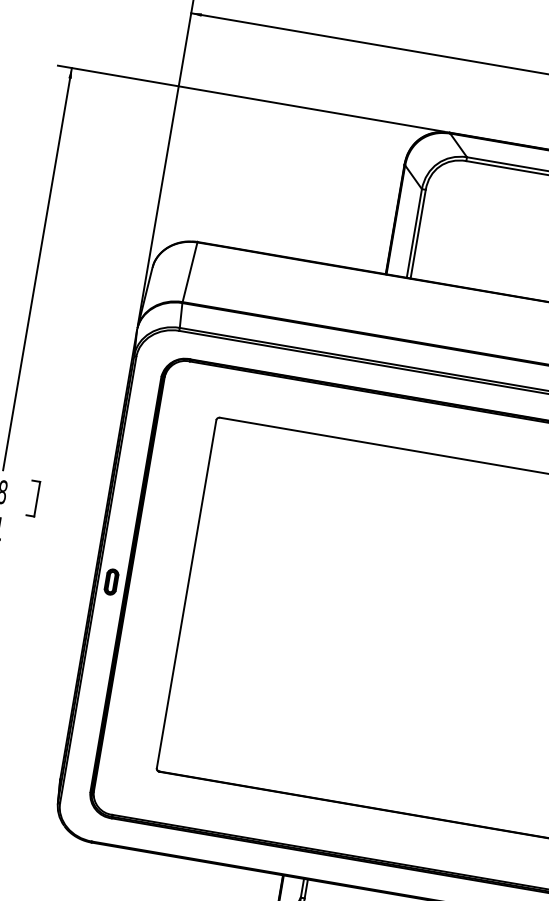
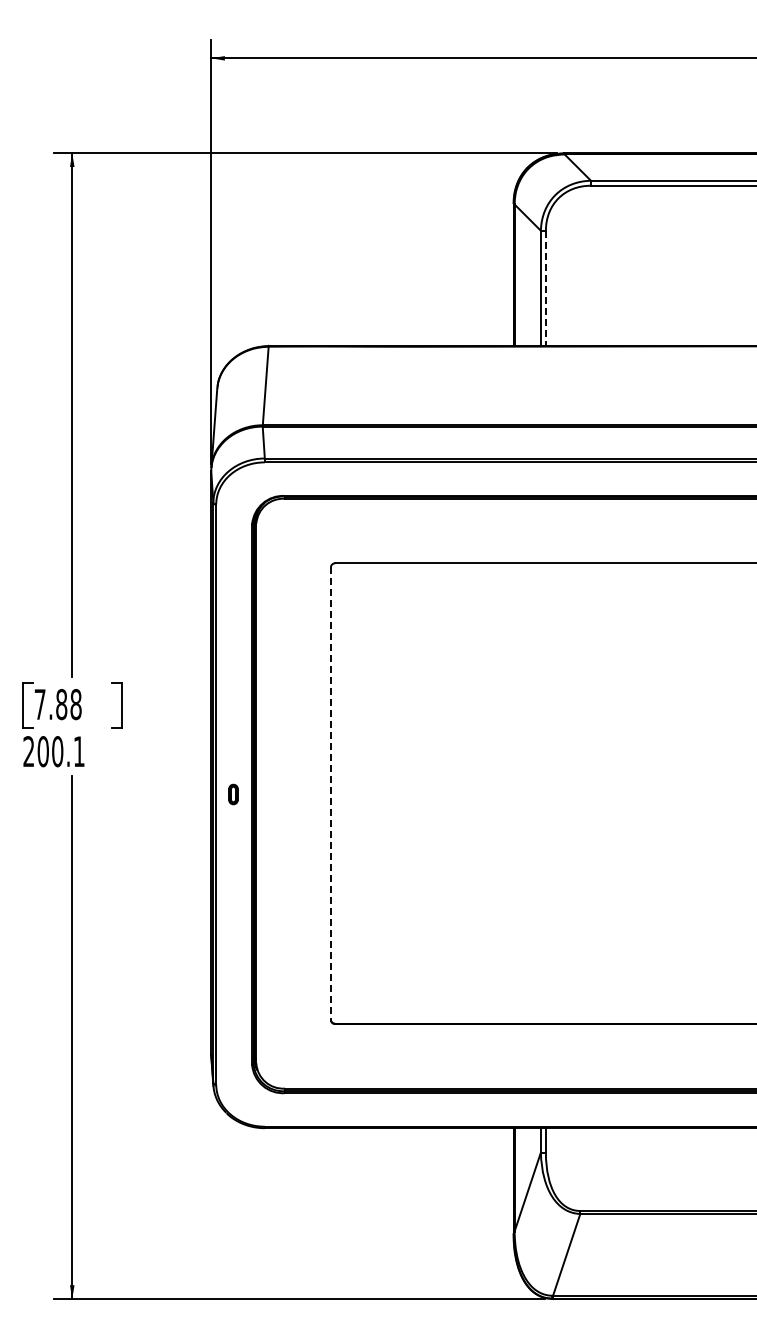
line: (417, 234) -> (545, 288), solid -> dashed
part: (111, 582) -> (233, 794), size x0.6
line: (186, 594) -> (330, 793), solid -> dashed

